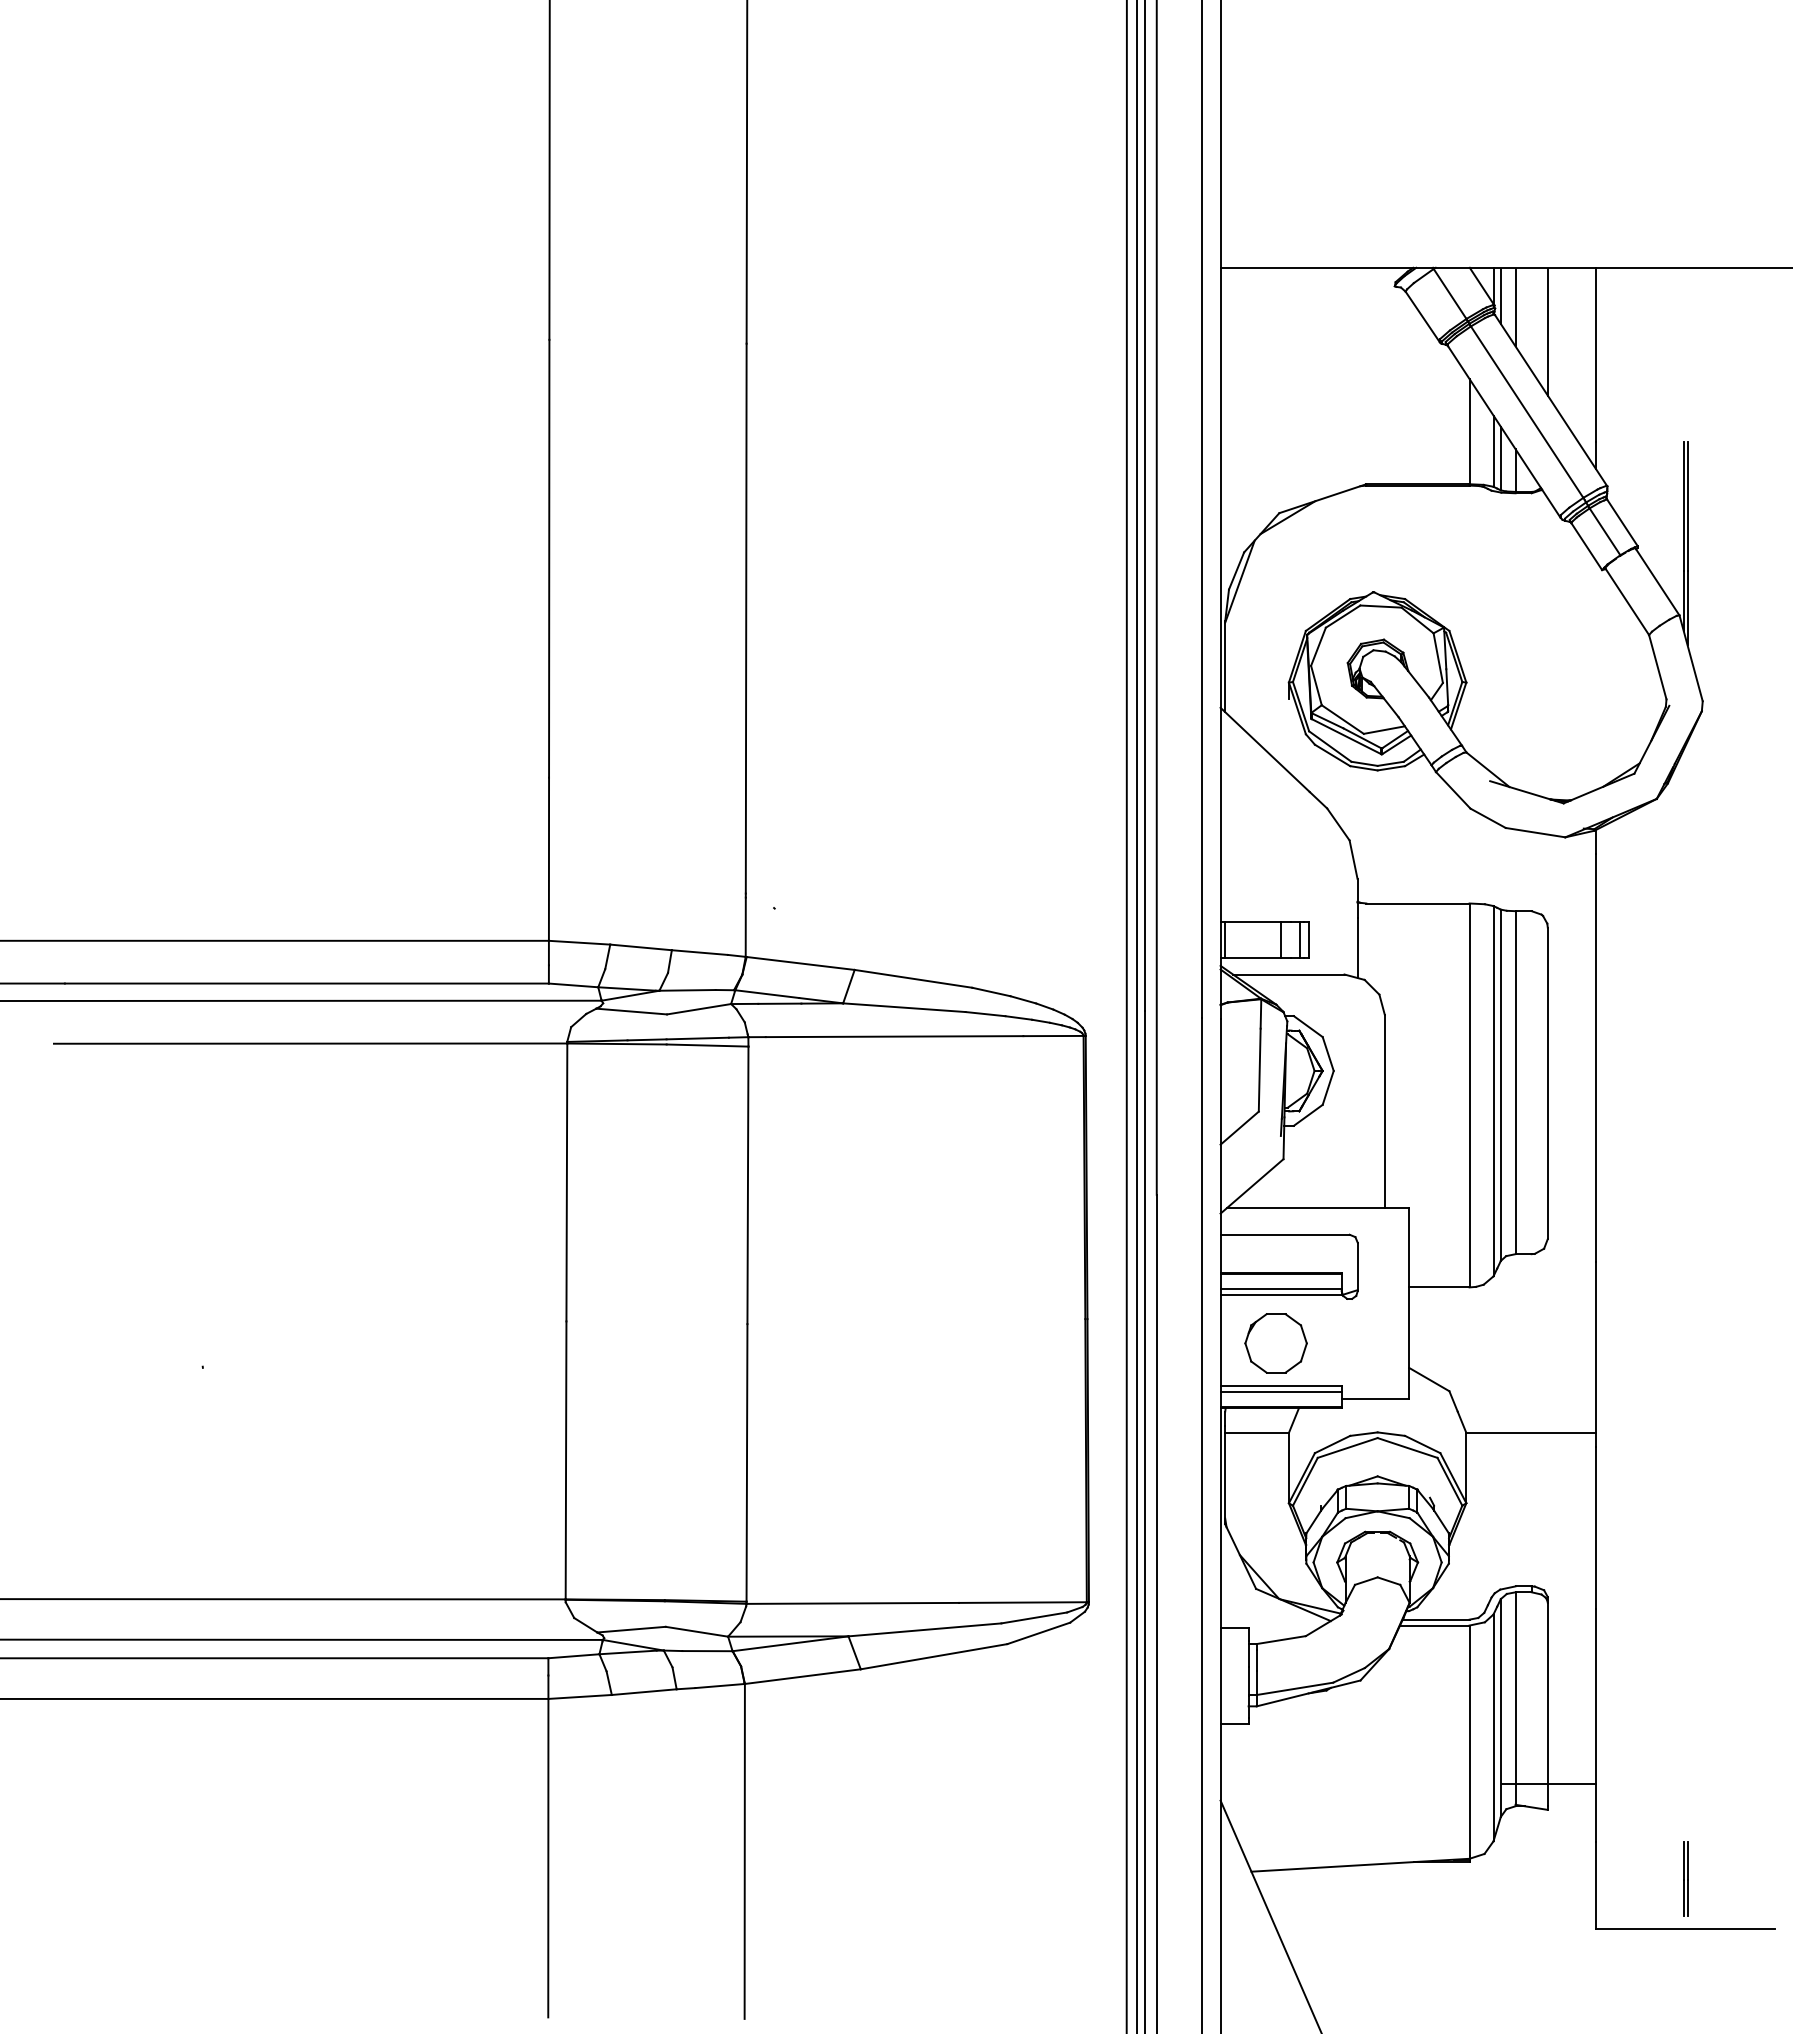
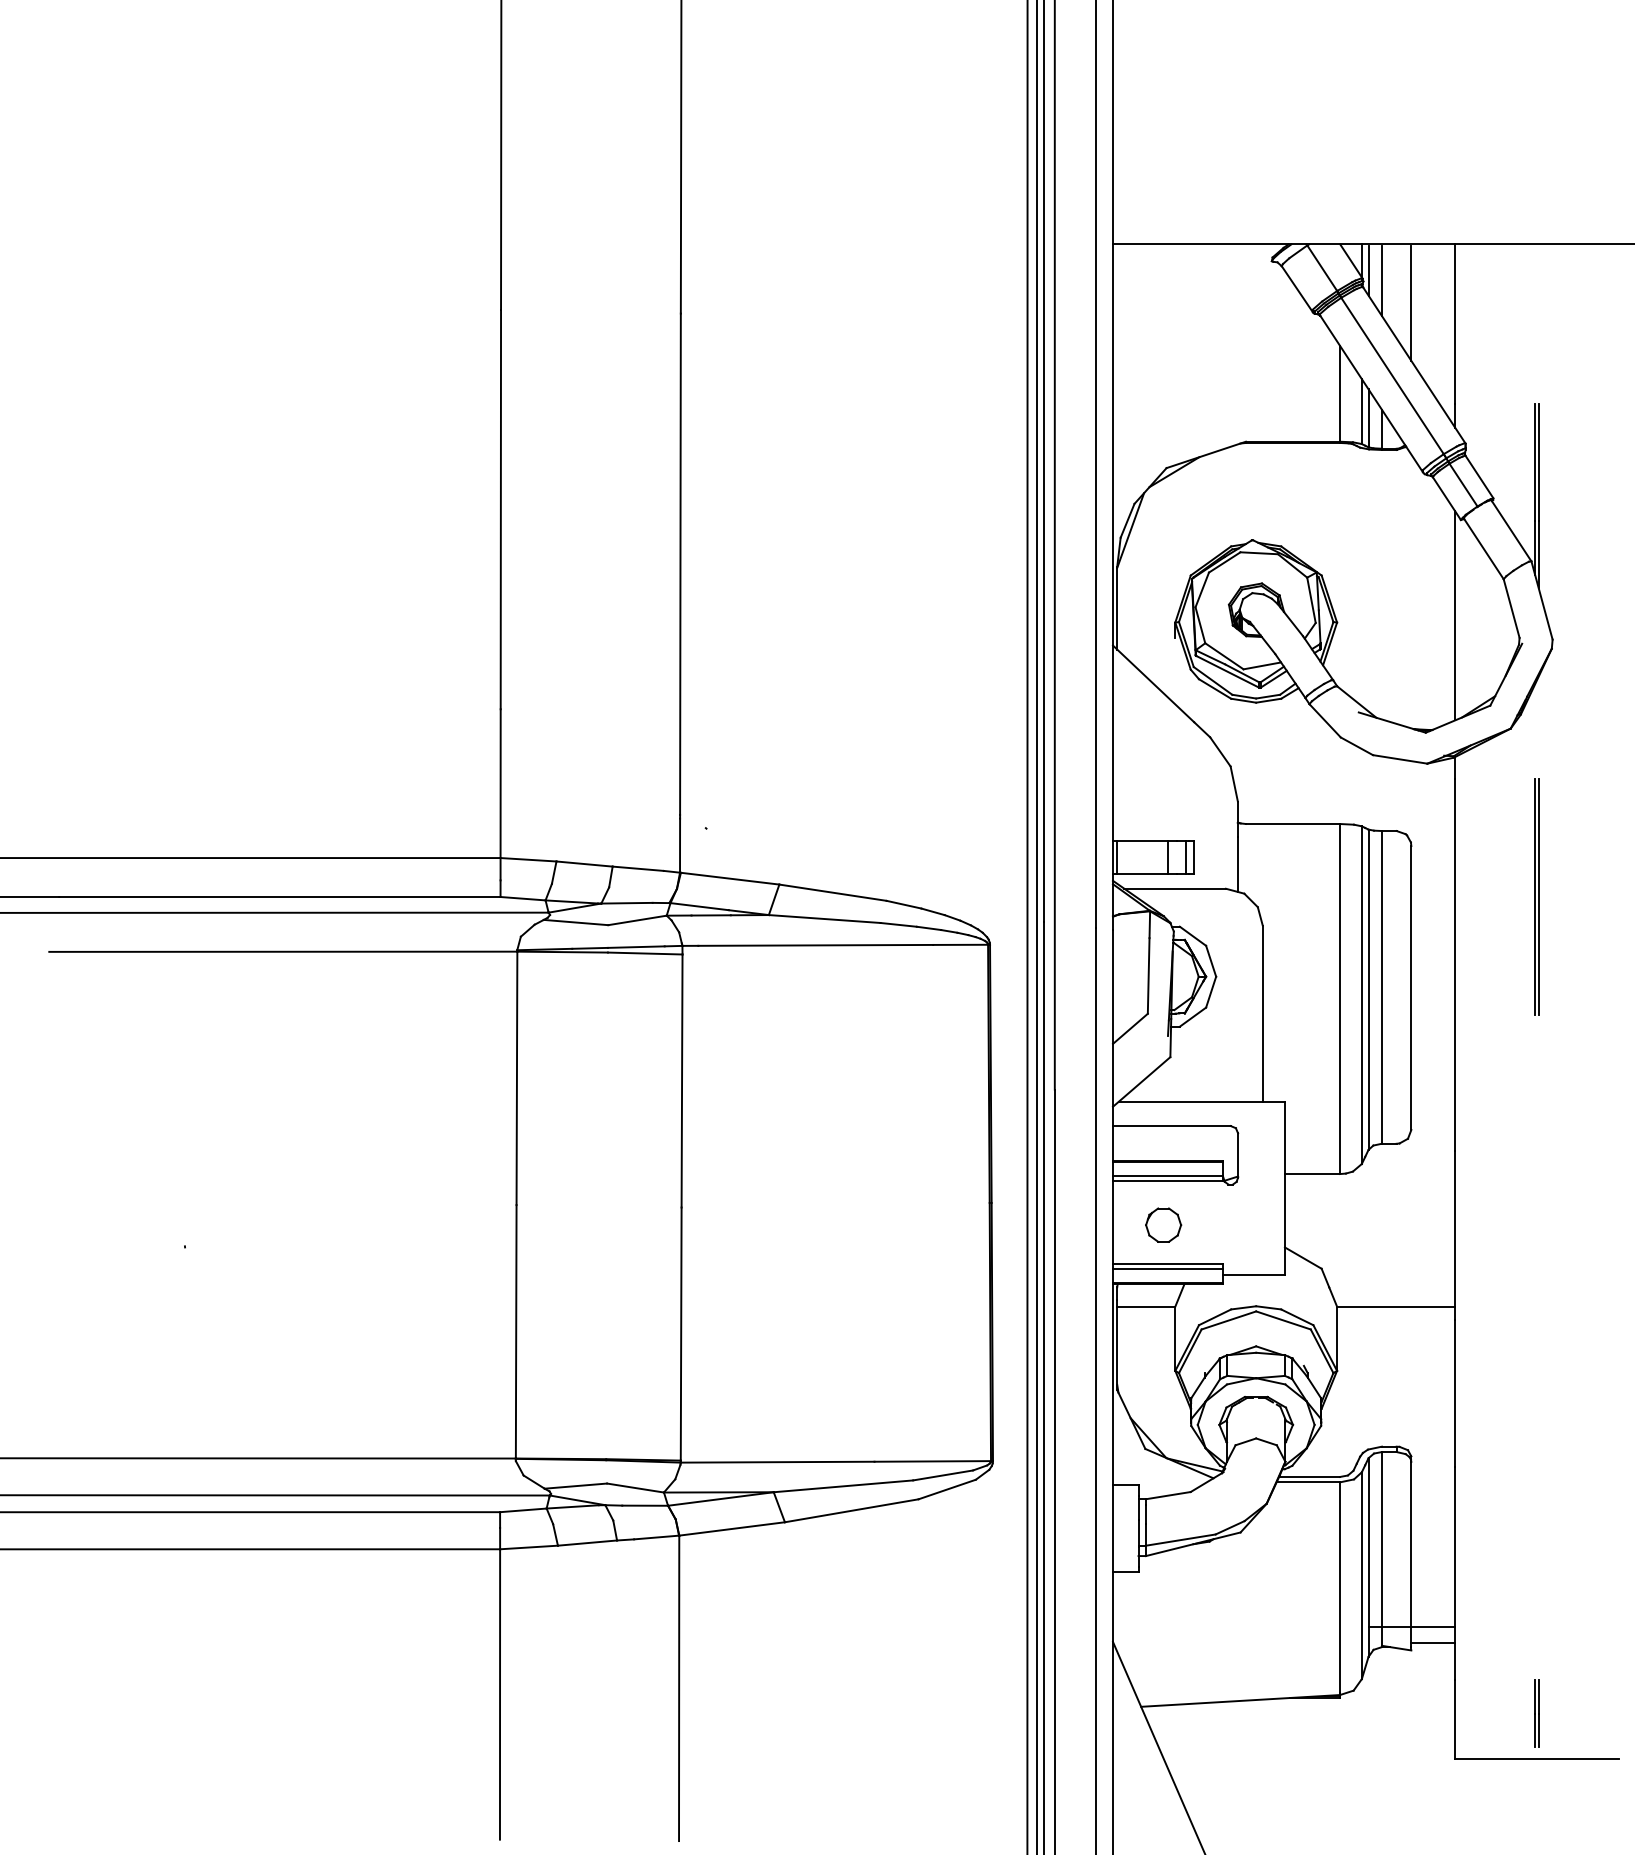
line: (1595, 674) -> (1454, 615), added
part: (1685, 983) -> (1536, 896), added
part: (1275, 1343) -> (1163, 1225), size x0.62
line: (1571, 1802) -> (1432, 1643), added

